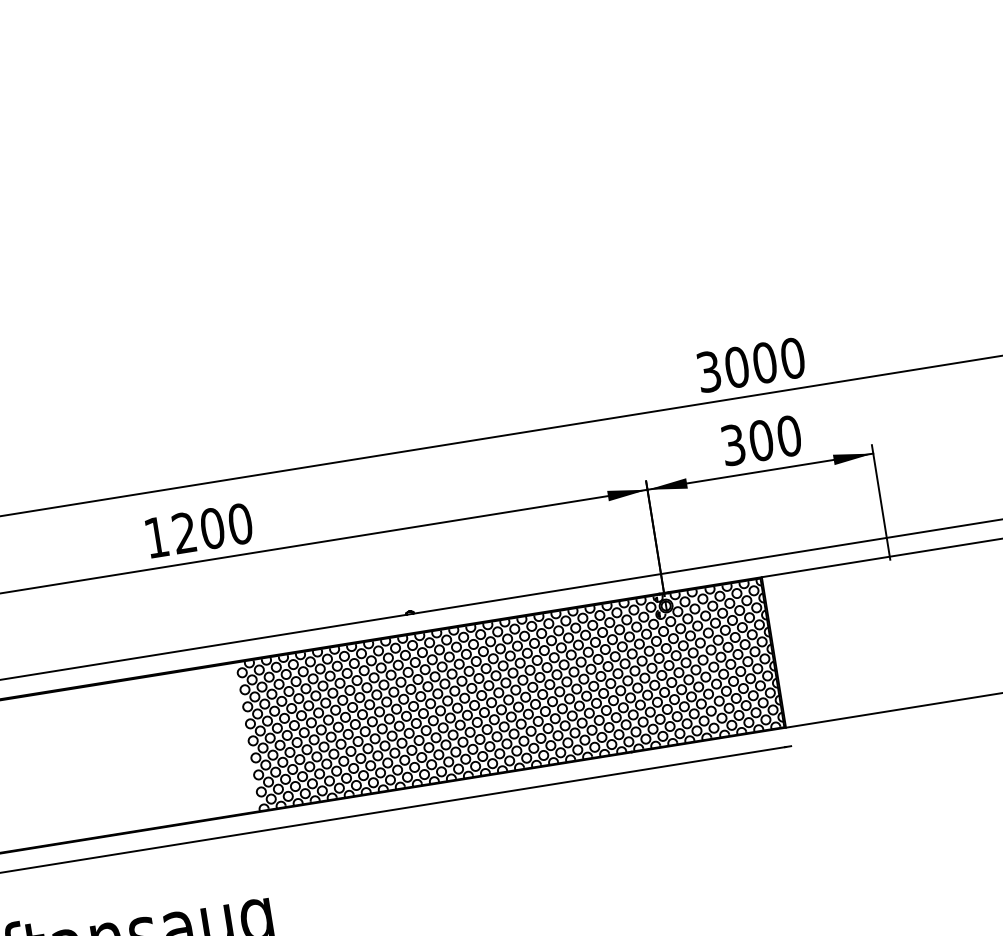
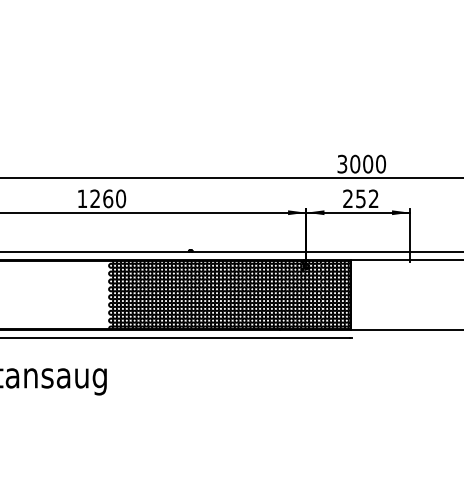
text: (760, 439) -> (360, 198), 300 -> 252
text: (213, 527) -> (108, 198), 1200 -> 1260

